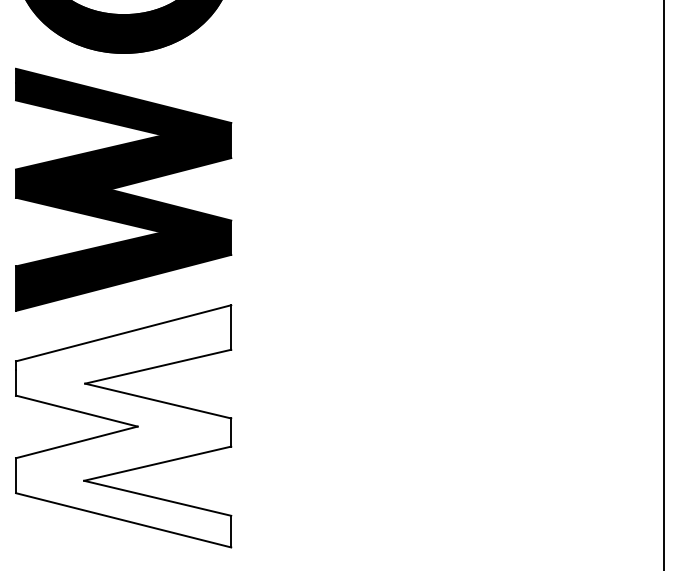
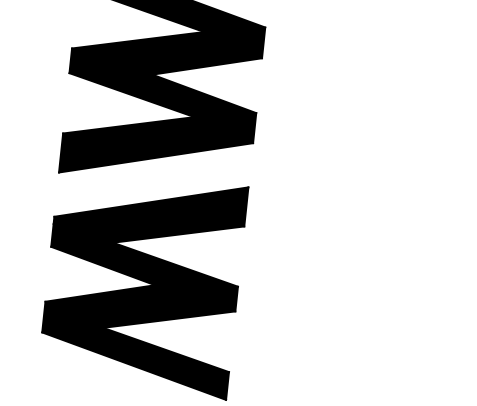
fill: (123, 426) -> (142, 283), added

